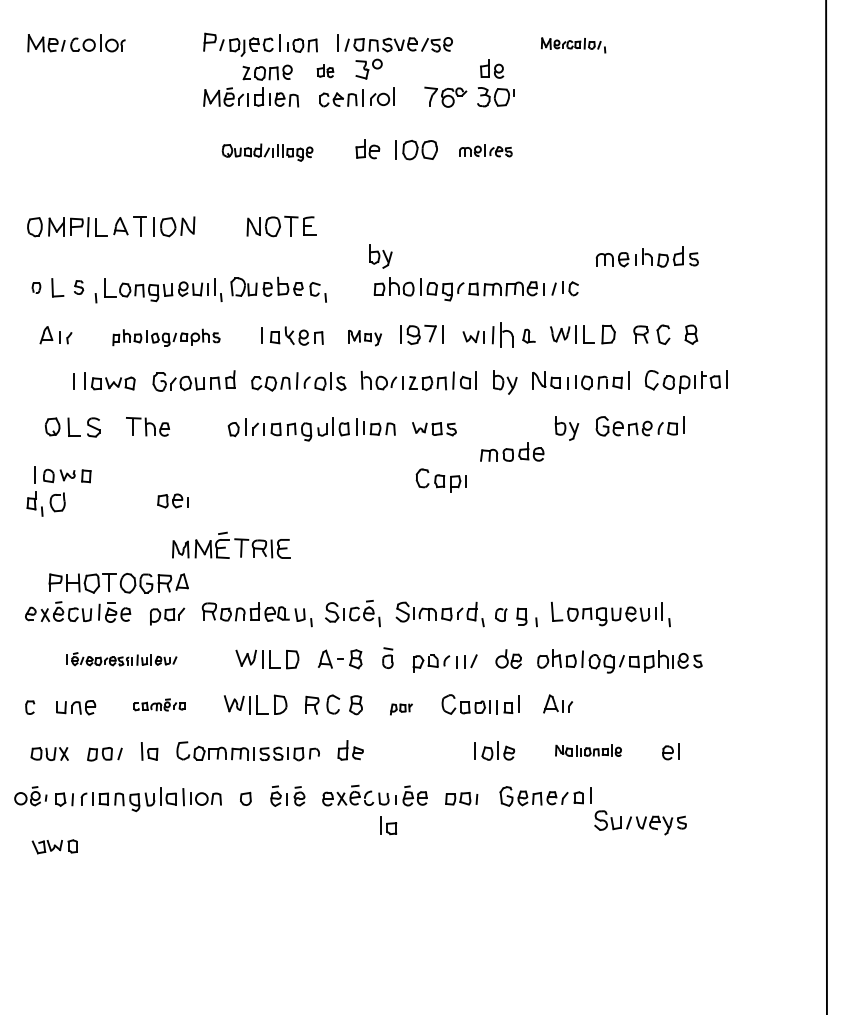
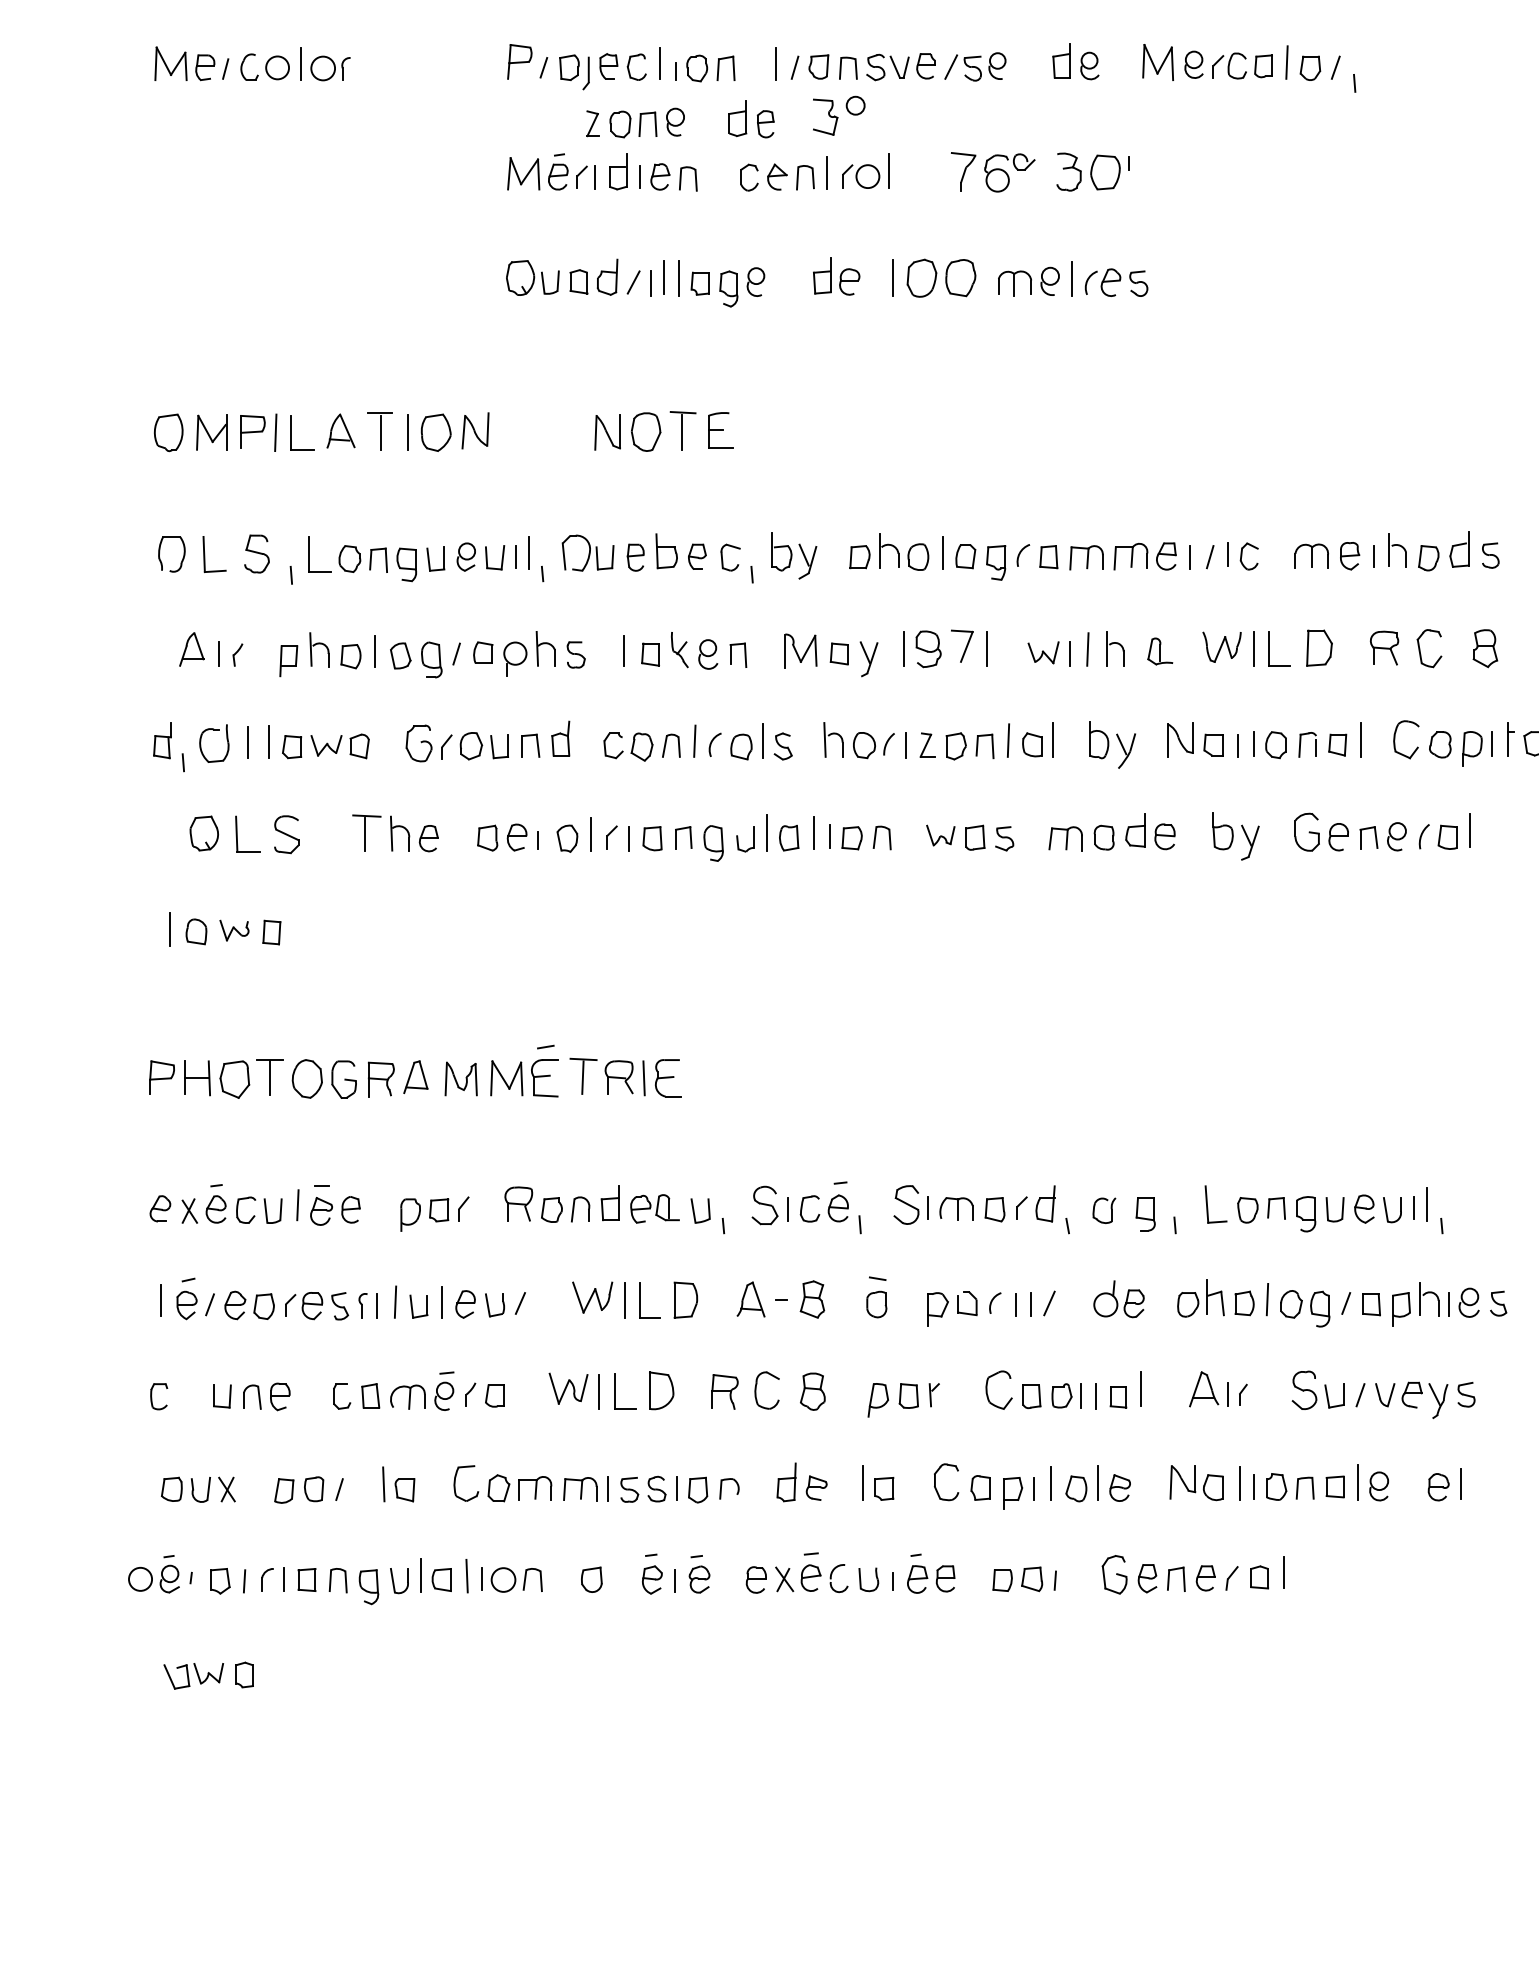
part: (573, 45) -> (1249, 68), size x1.67
part: (492, 68) -> (1076, 60), moved
part: (325, 70) -> (751, 118), size x1.43
part: (485, 150) -> (1072, 279), size x1.43
part: (267, 152) -> (635, 283), size x1.43
part: (380, 256) -> (793, 555), moved
part: (646, 256) -> (1395, 549), moved
part: (36, 287) -> (171, 553), size x1.67
part: (78, 287) -> (256, 553), size x1.43
part: (506, 334) -> (1114, 648), size x0.71
part: (166, 337) -> (432, 654), size x1.43
part: (364, 337) -> (829, 654), size x1.43
part: (512, 451) -> (1112, 830), moved
part: (440, 480) -> (982, 1486), moved
part: (172, 500) -> (506, 836), moved
part: (45, 503) -> (189, 746), moved
part: (118, 583) -> (288, 1079), moved
part: (121, 659) -> (342, 1300), size x1.67
part: (159, 704) -> (418, 1390), size x1.67
part: (401, 709) -> (904, 1400), size x1.67
part: (588, 750) -> (1279, 1482), size x1.67
part: (640, 822) -> (1383, 1394), moved
part: (388, 825) -> (877, 1482), moved

